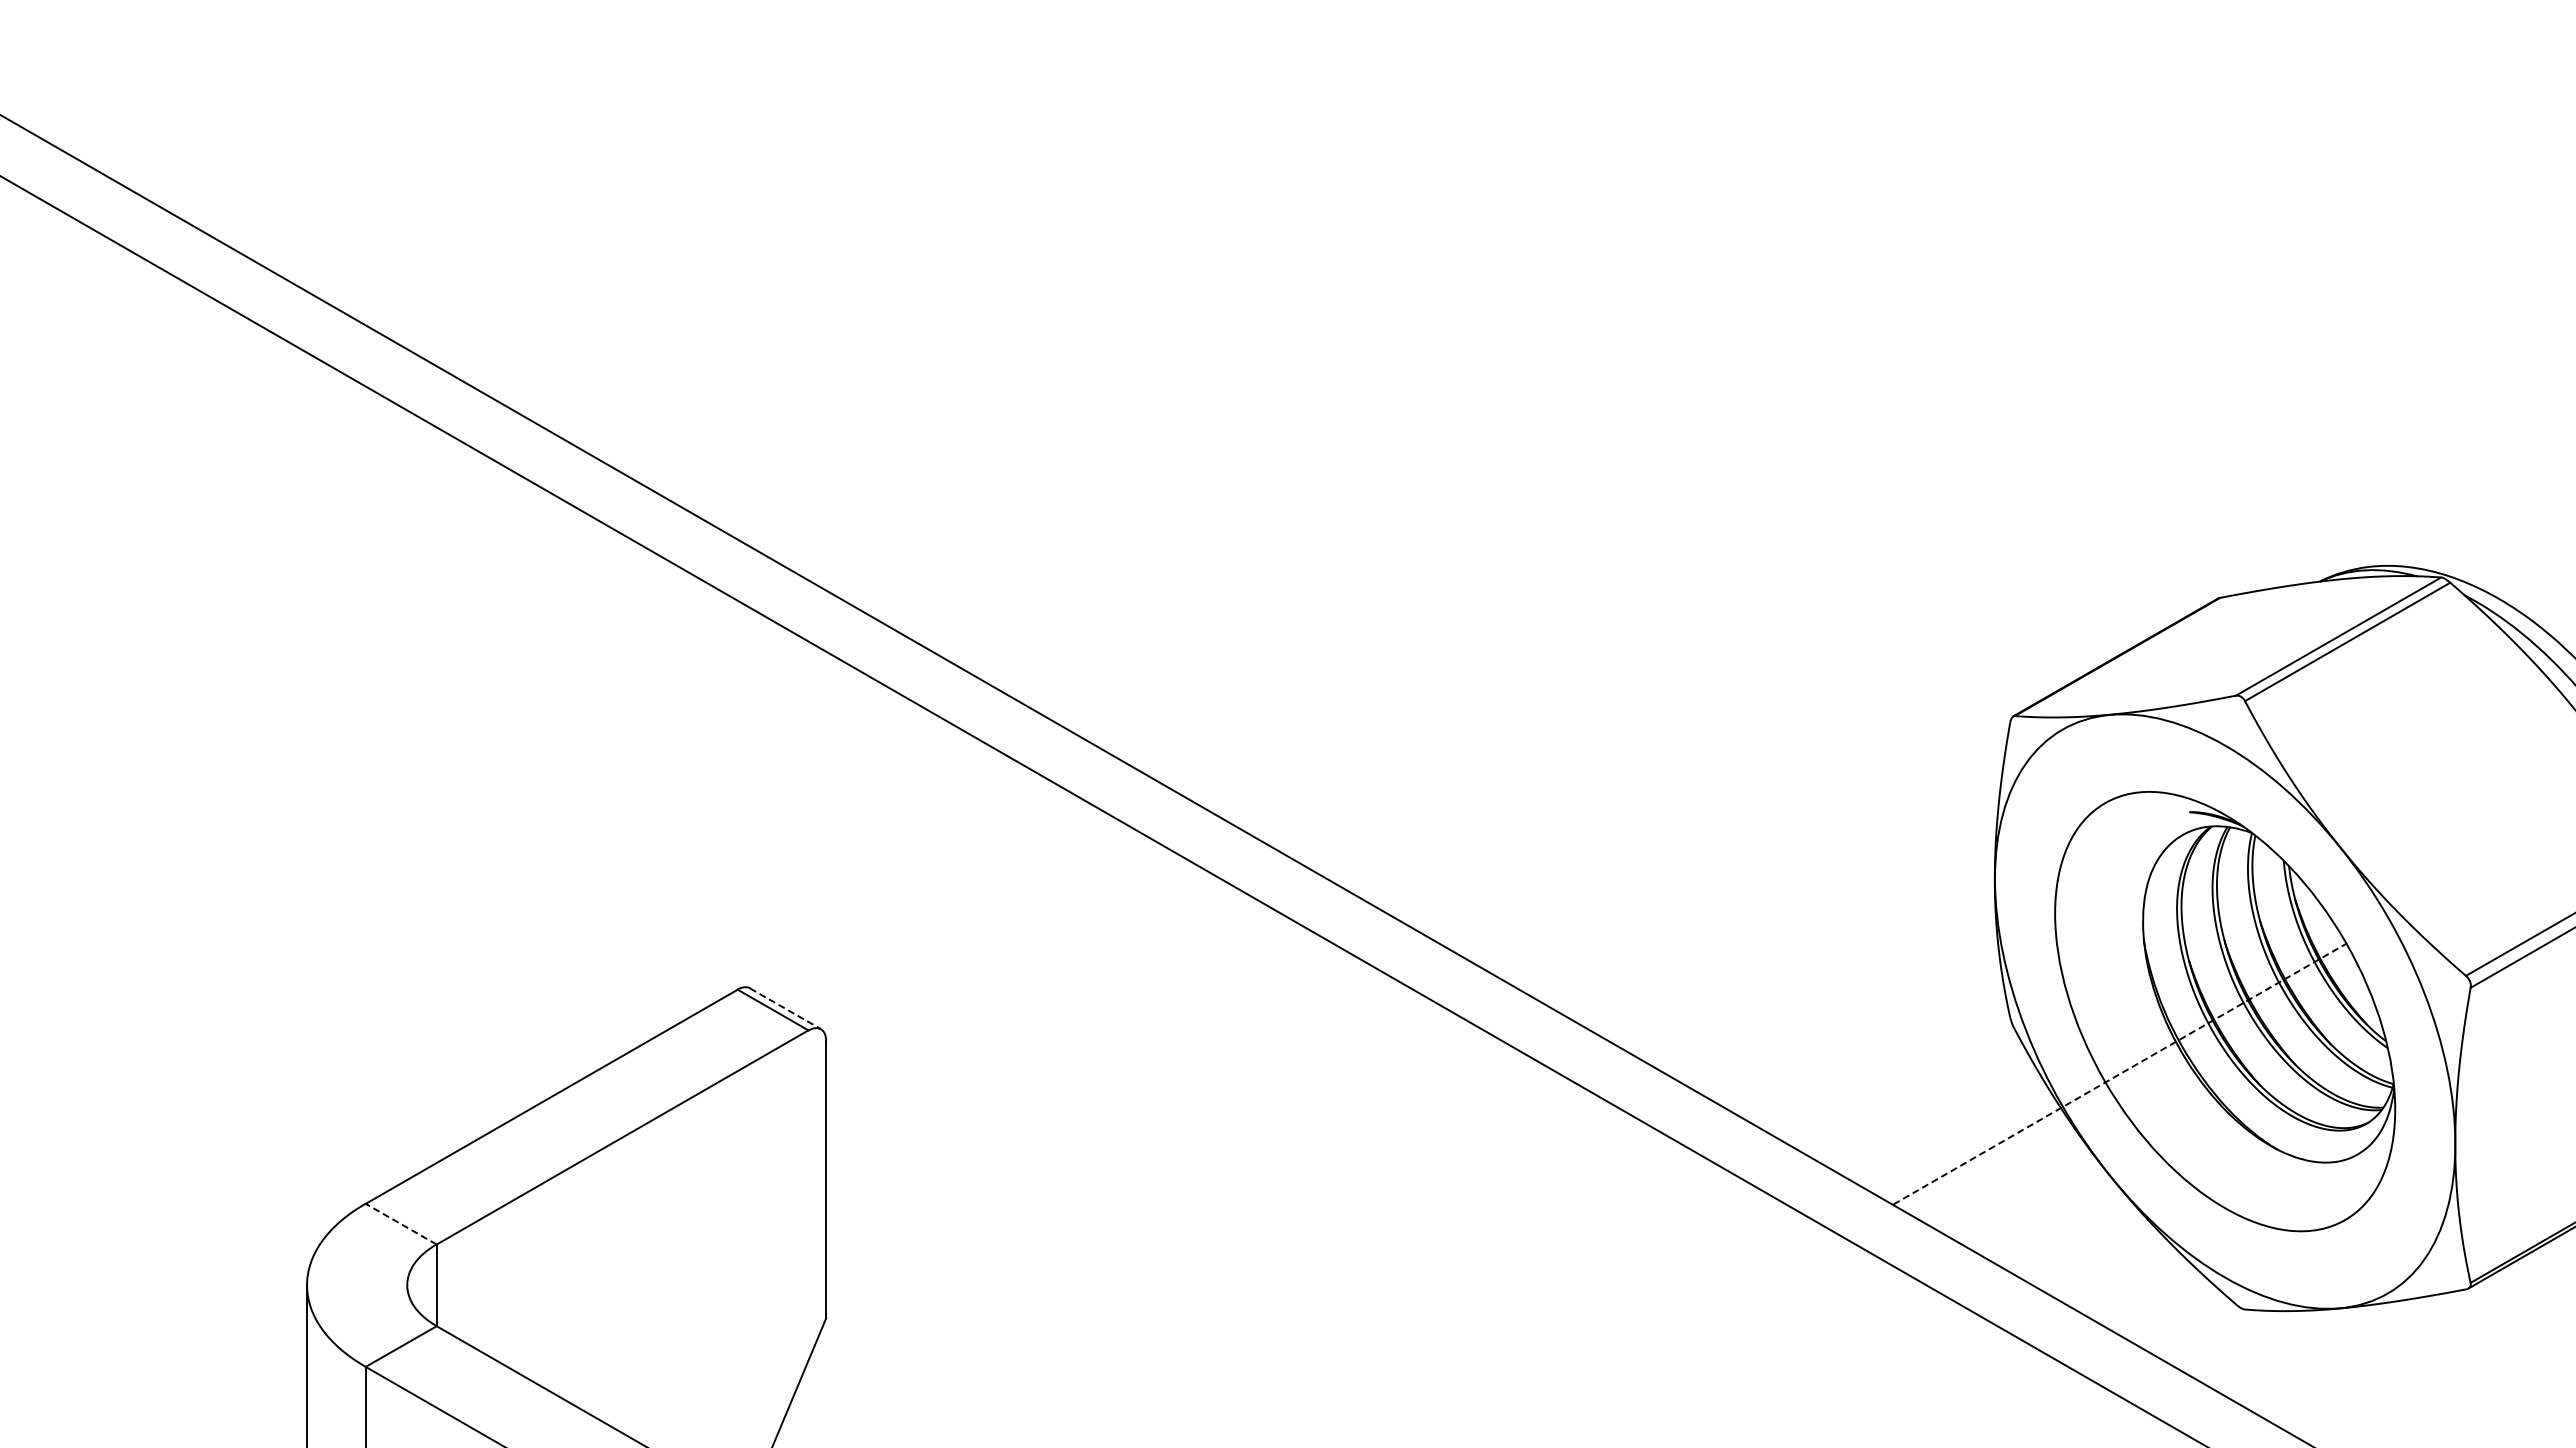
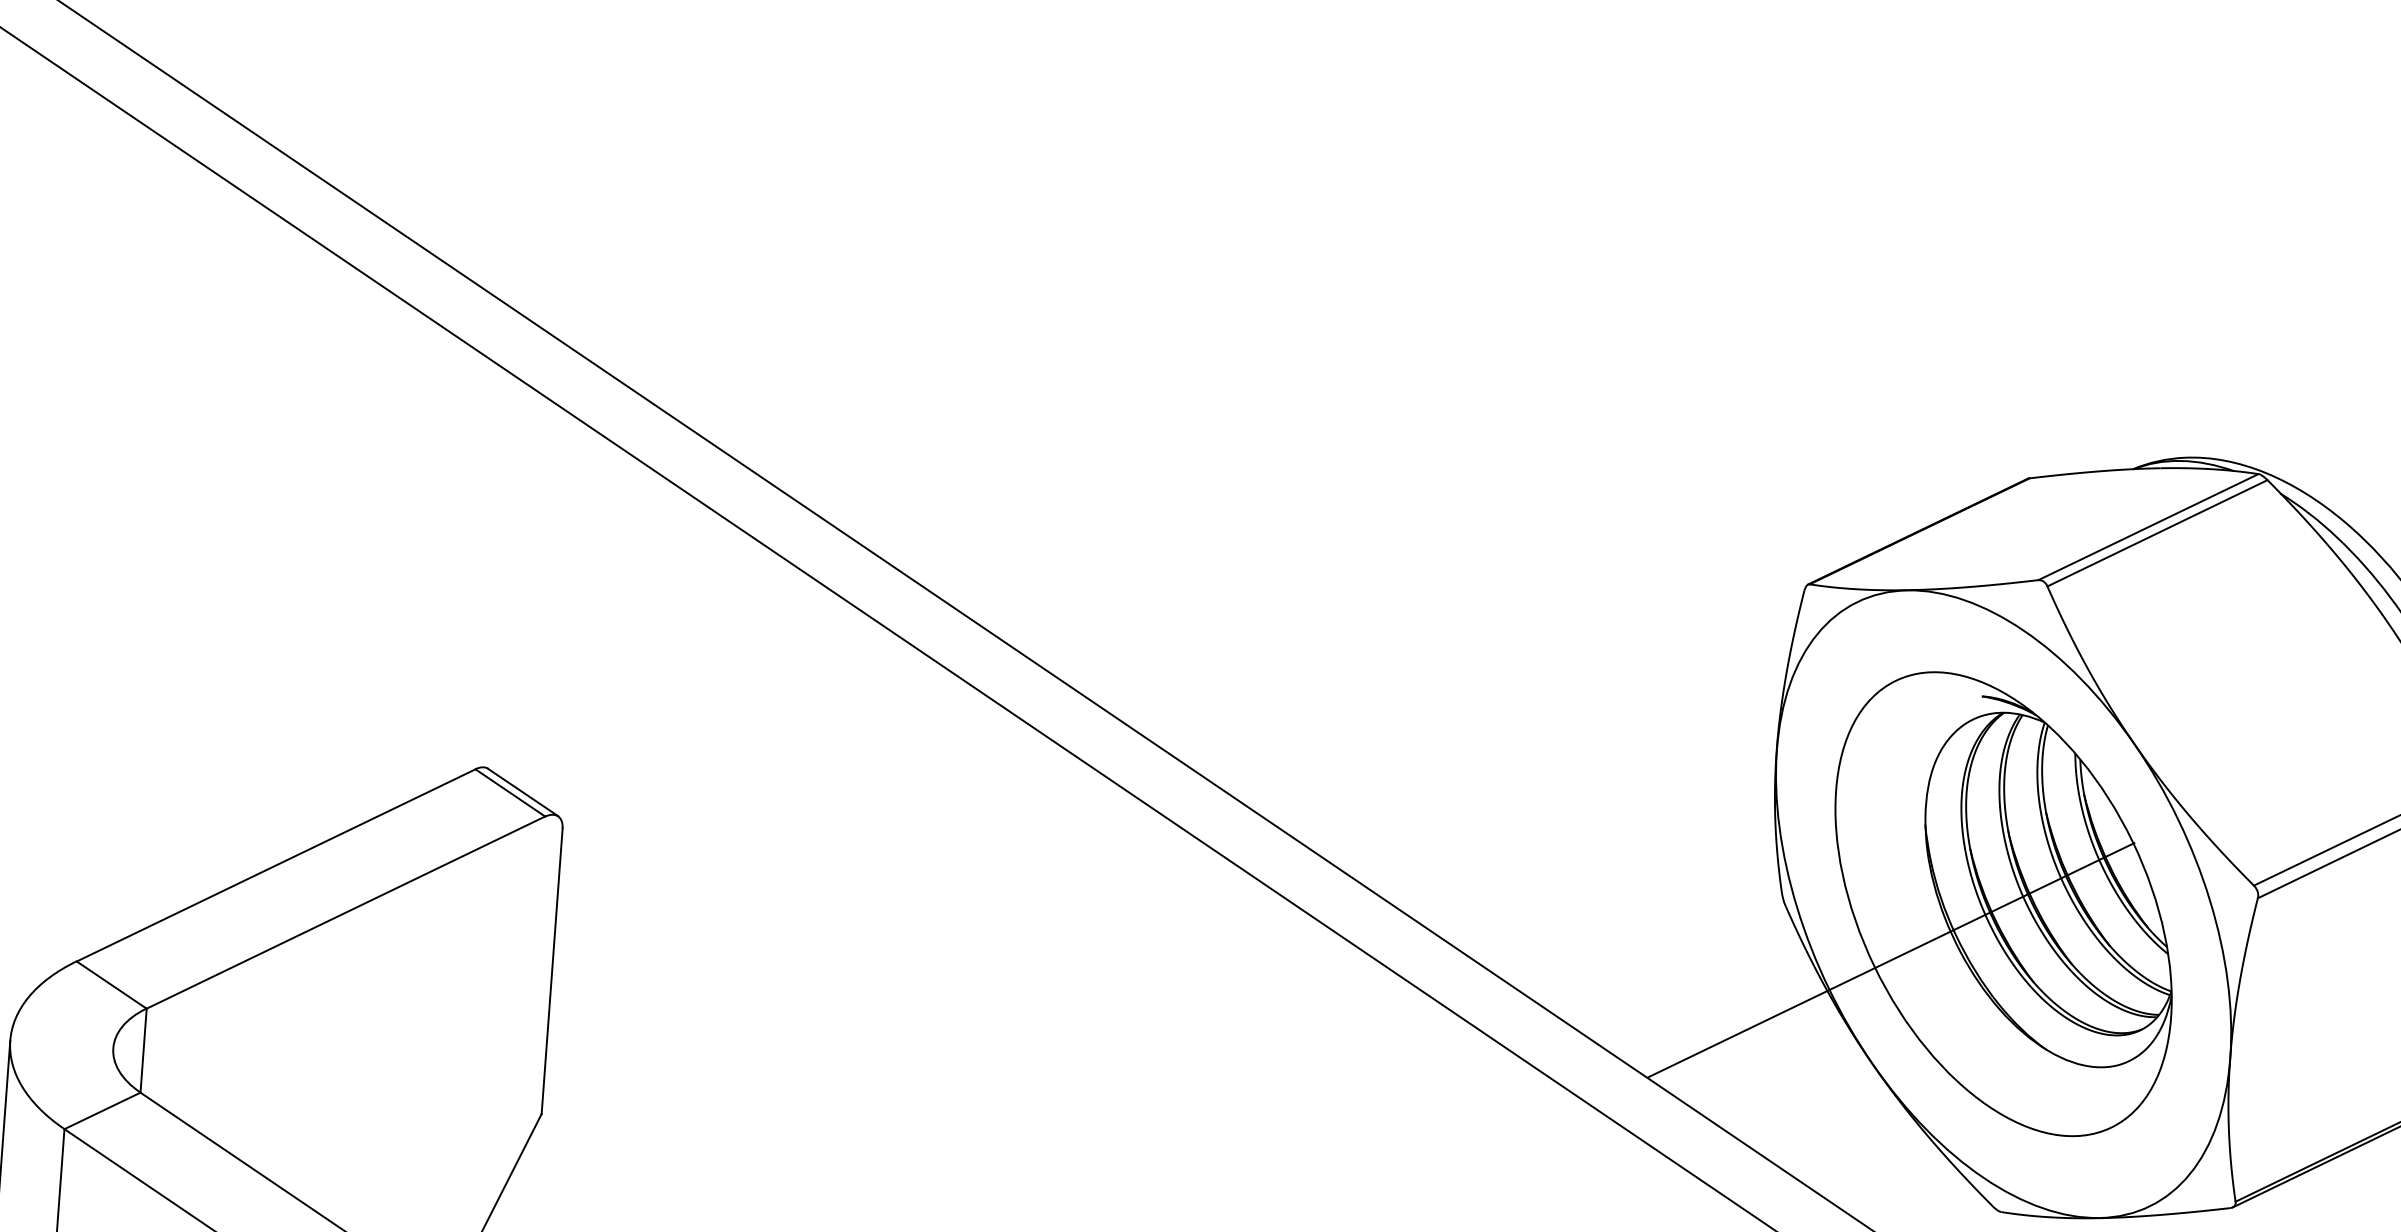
line: (785, 1008) -> (523, 792), dashed -> solid
line: (2120, 1073) -> (1891, 959), dashed -> solid
line: (401, 1224) -> (112, 985), dashed -> solid

